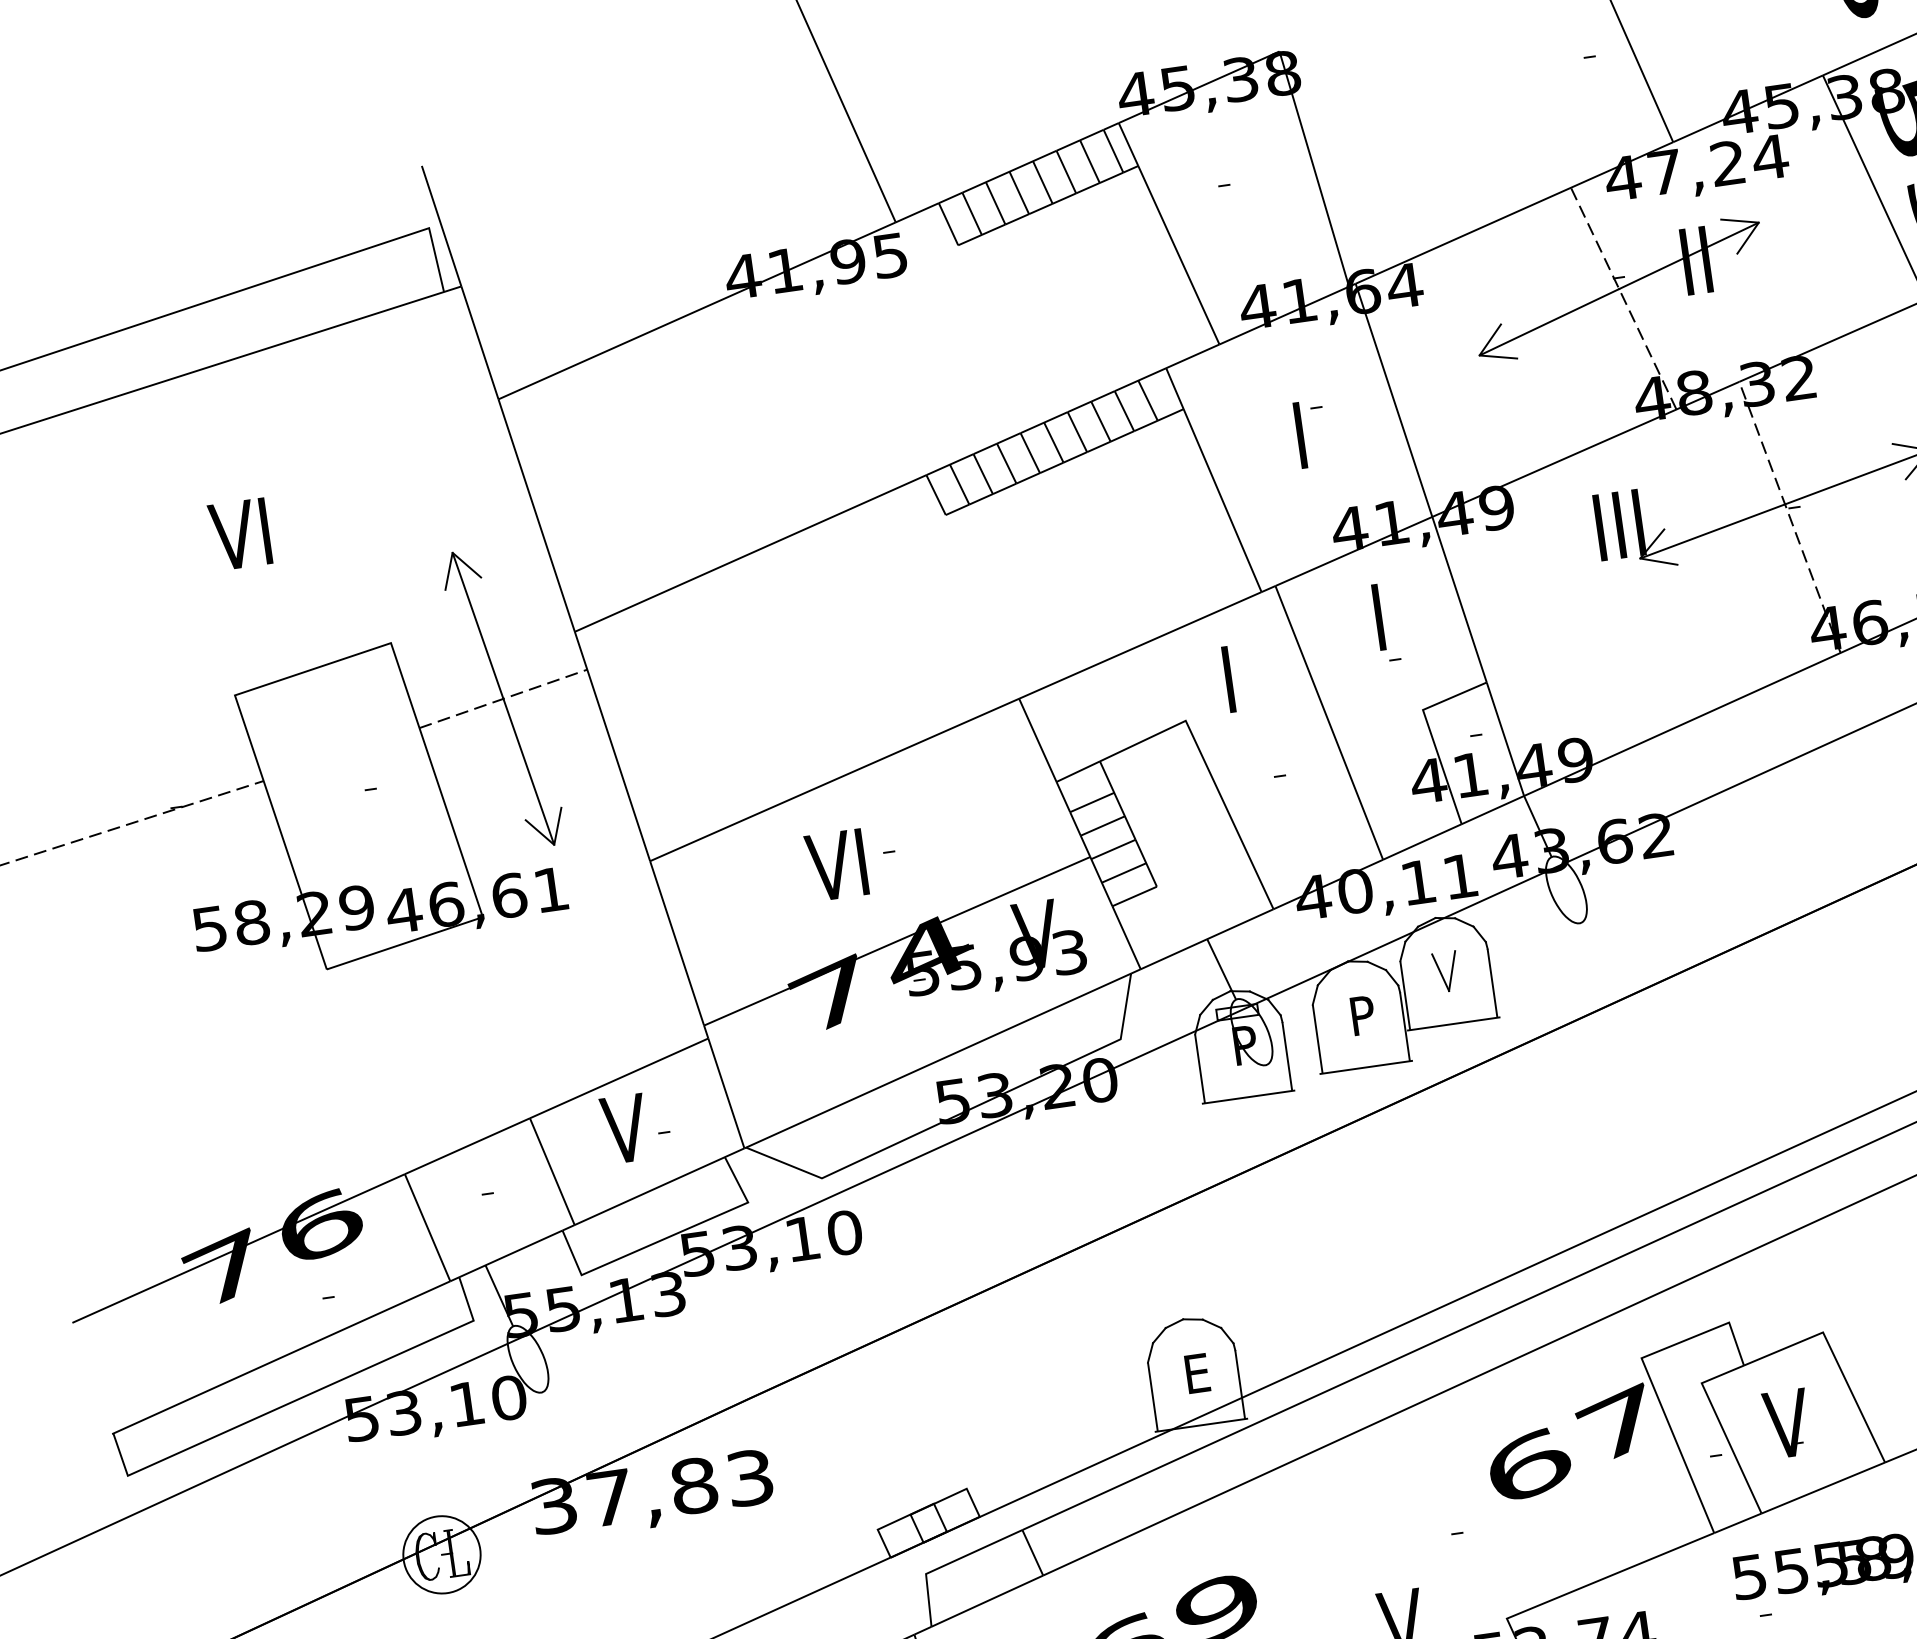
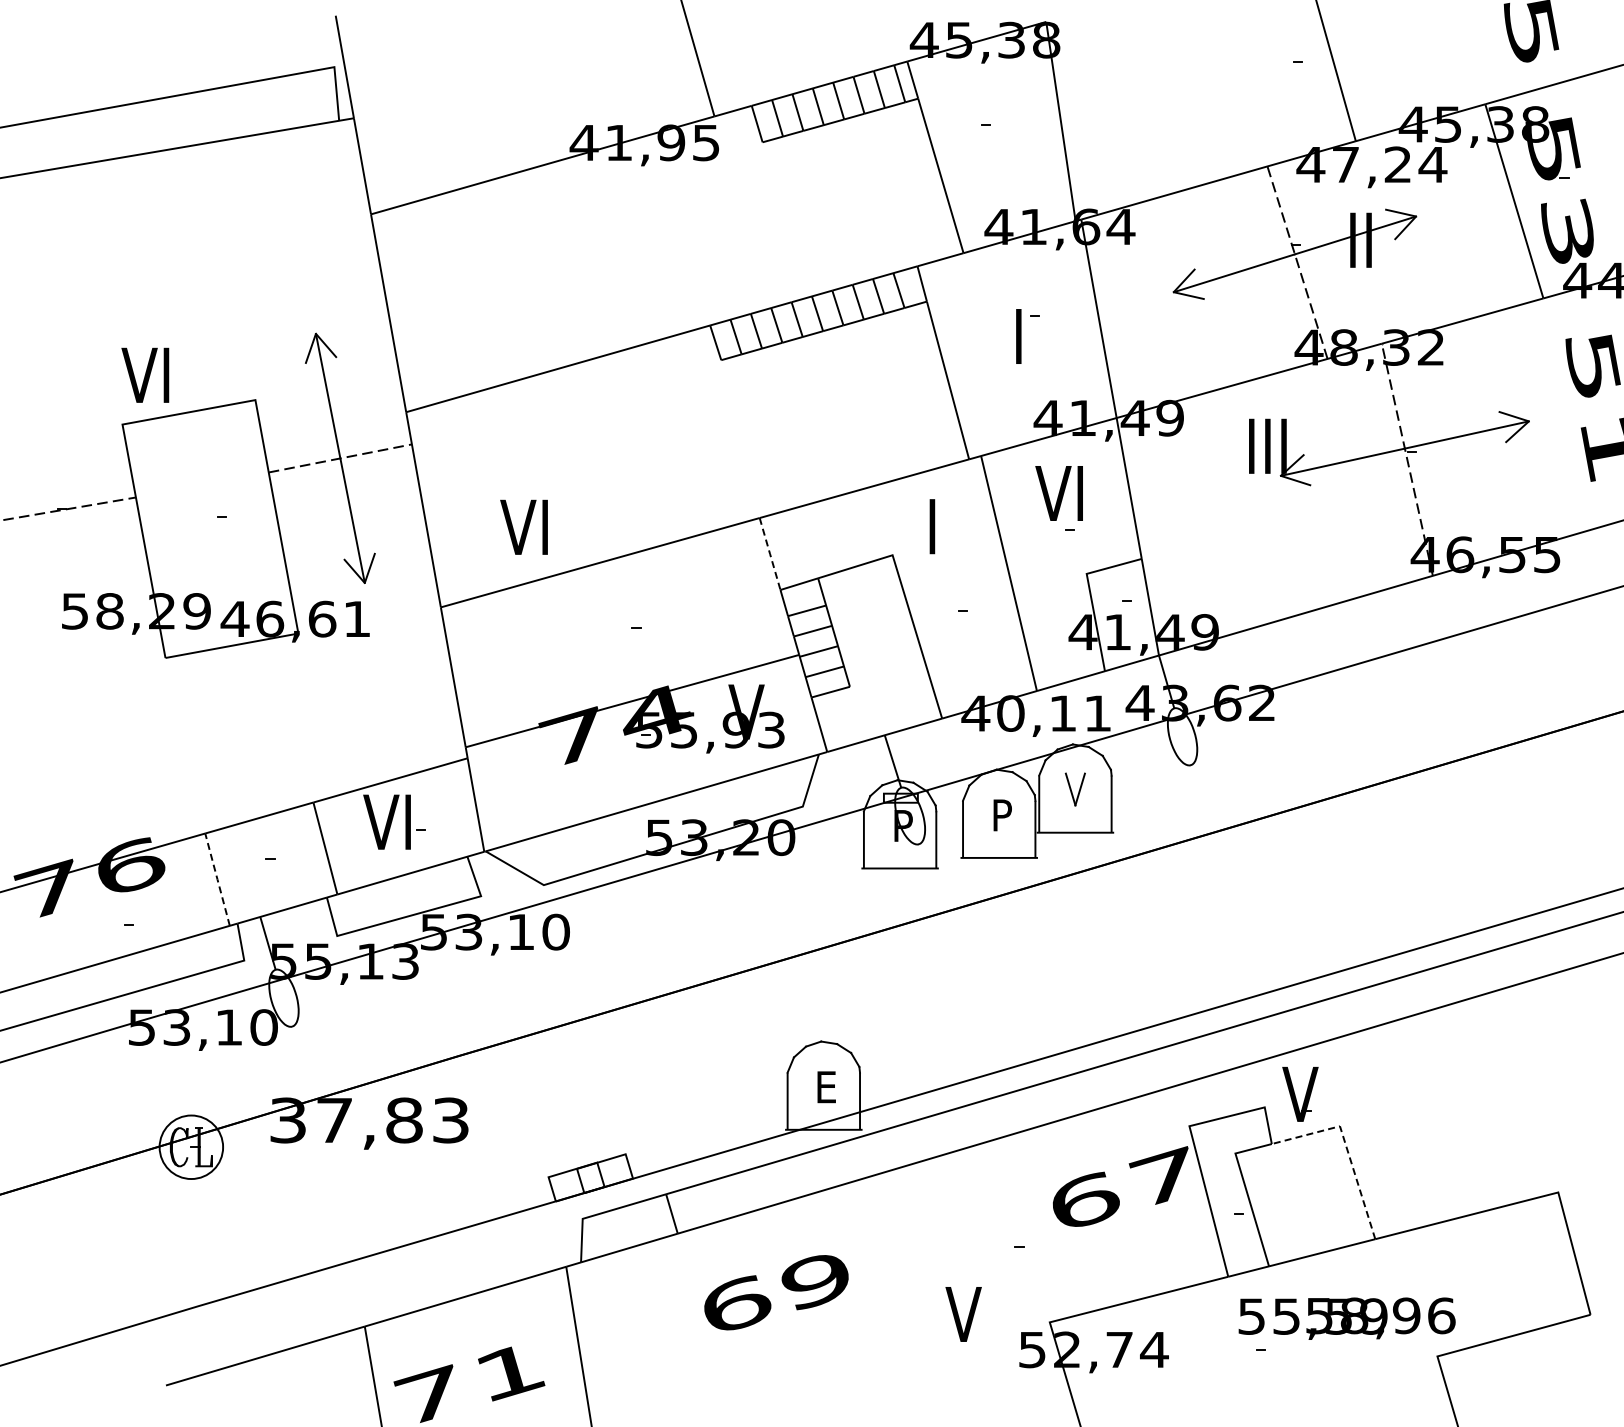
text: (240, 533) -> (145, 374), moved
text: (1375, 617) -> (1058, 493), I -> VI
line: (1038, 740) -> (770, 554), solid -> dashed
text: (835, 864) -> (523, 526), moved
text: (621, 1128) -> (386, 821), V -> VI
line: (427, 1227) -> (217, 879), solid -> dashed
line: (1834, 1358) -> (1346, 1148), solid -> dashed
part: (1787, 1423) -> (1300, 1094), moved

